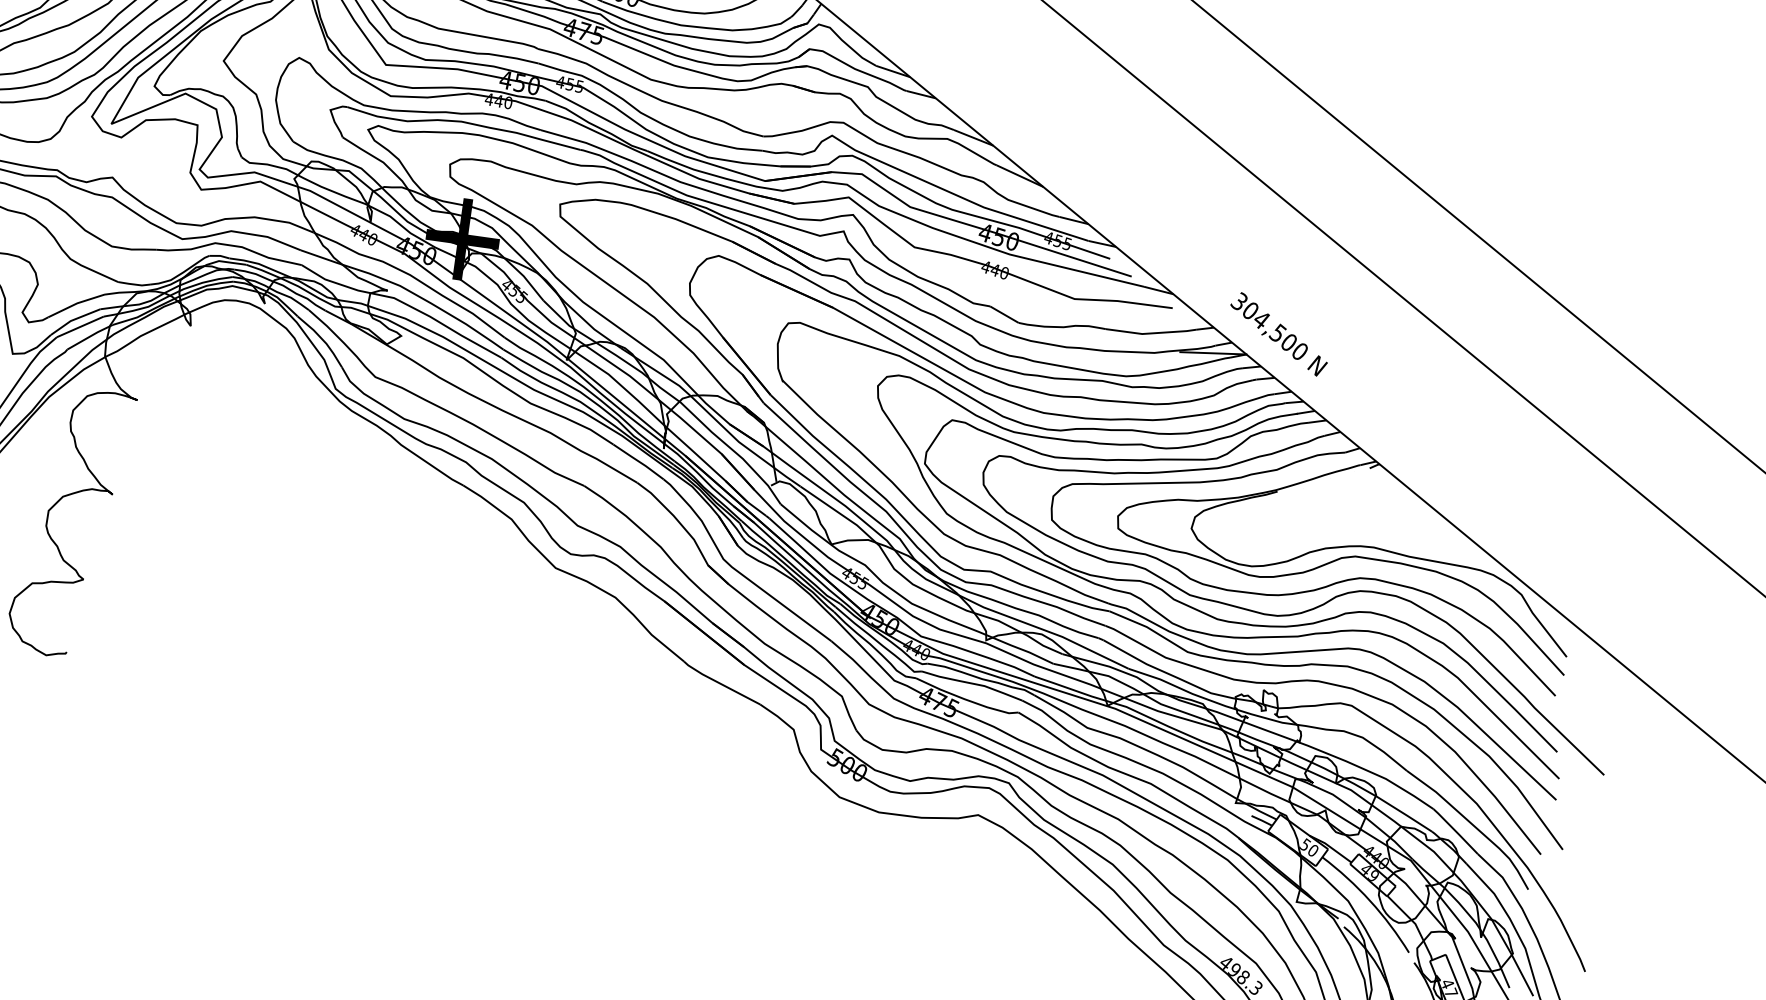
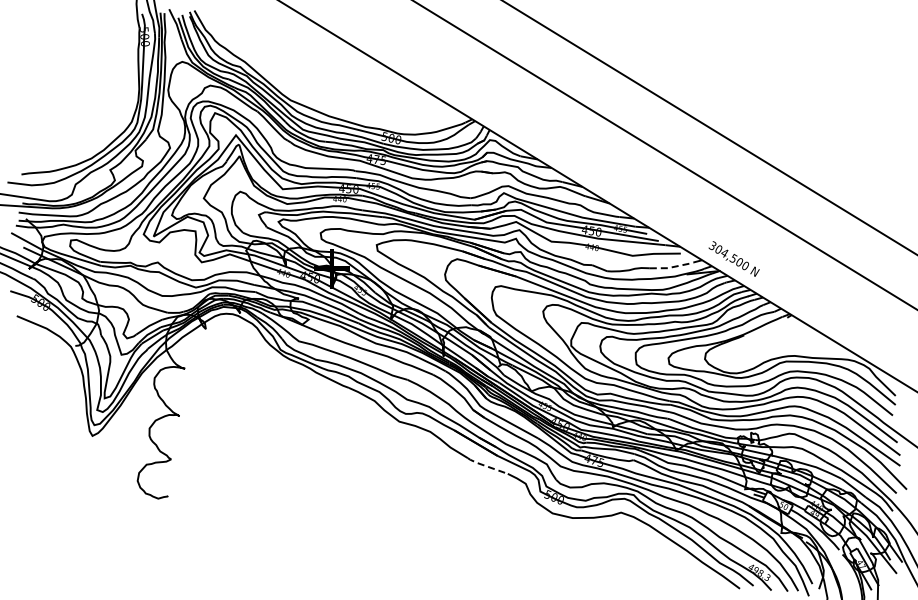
line: (1149, 333) -> (671, 267), solid -> dashed
line: (719, 683) -> (486, 466), solid -> dashed

